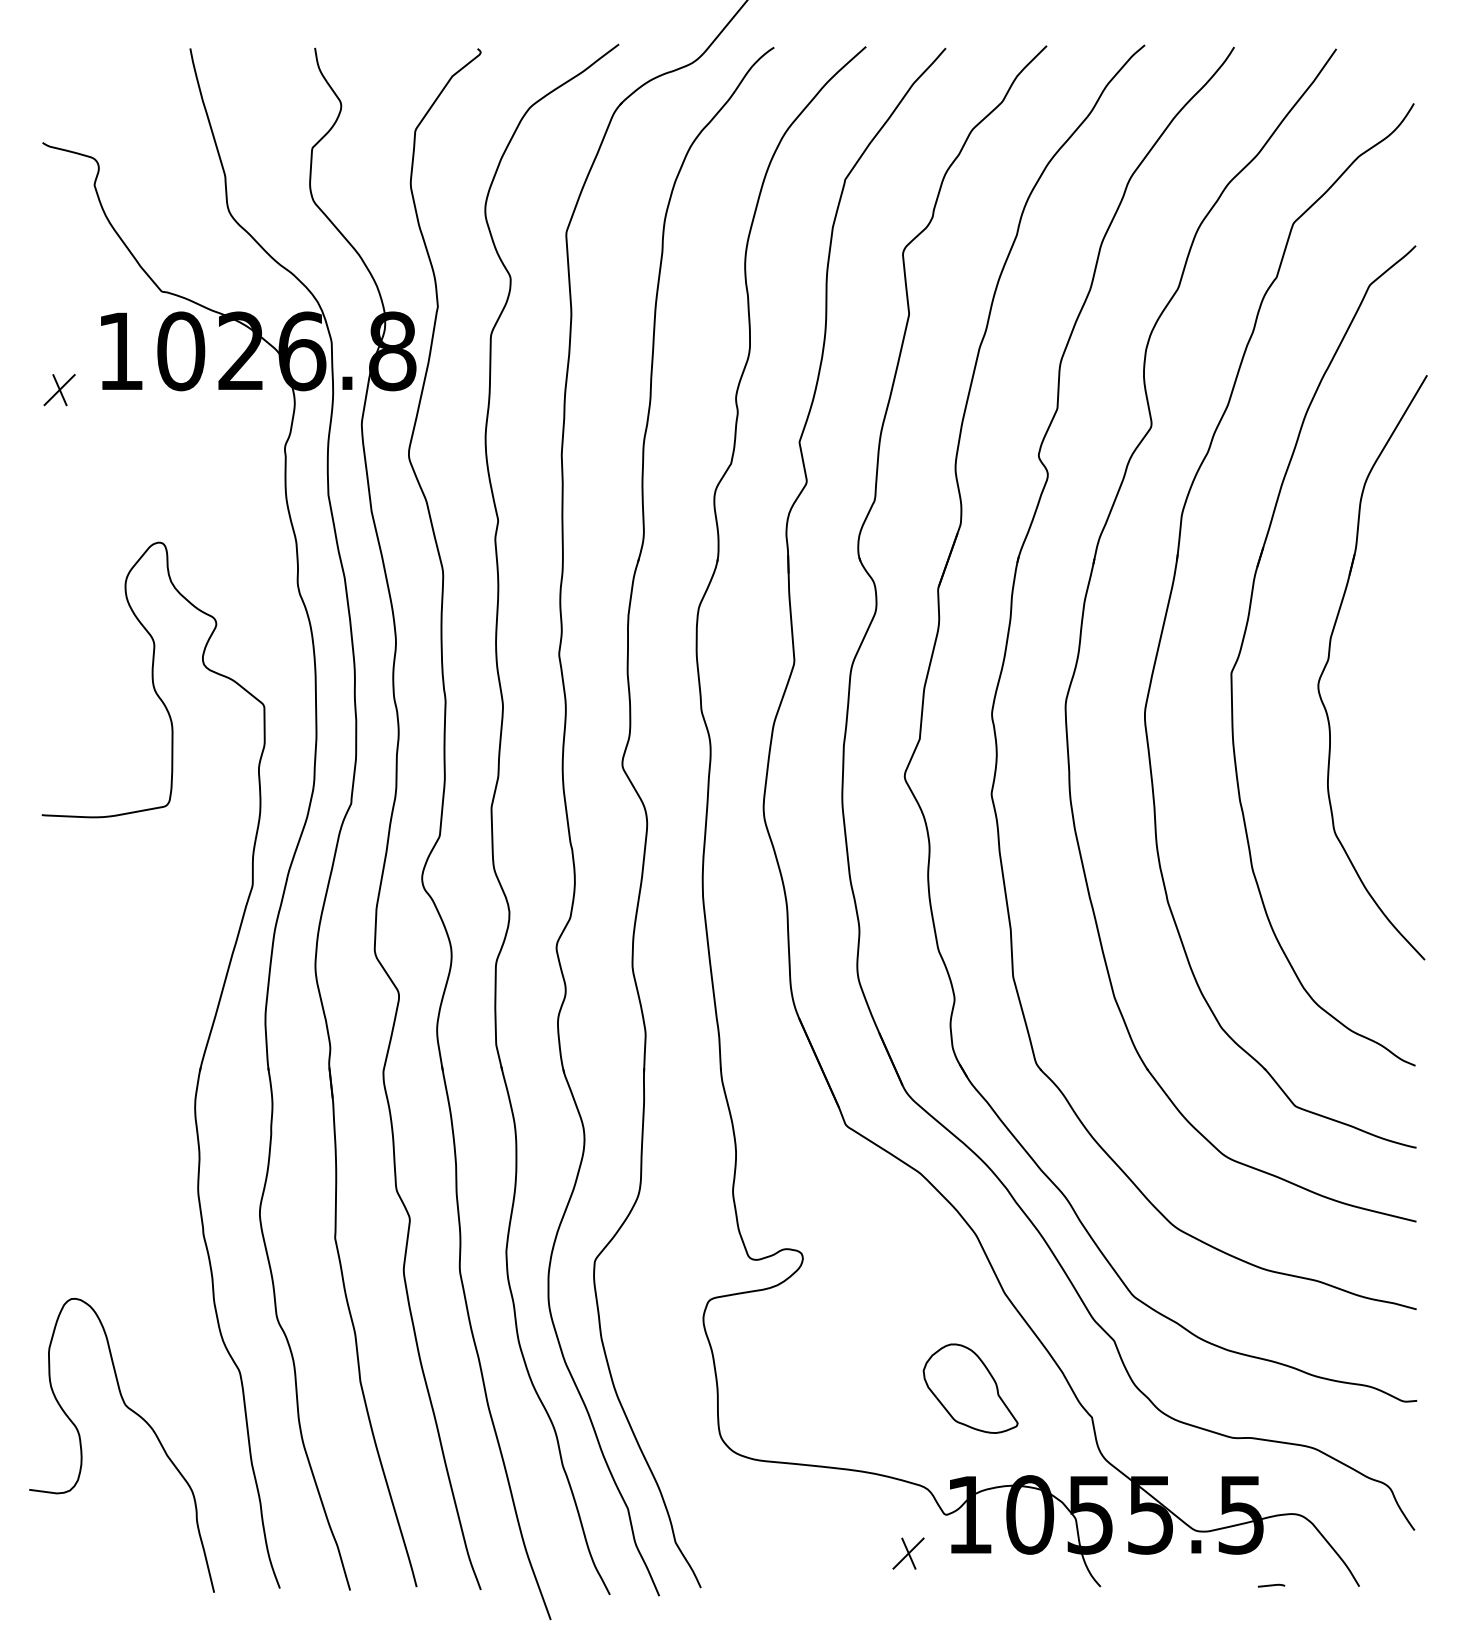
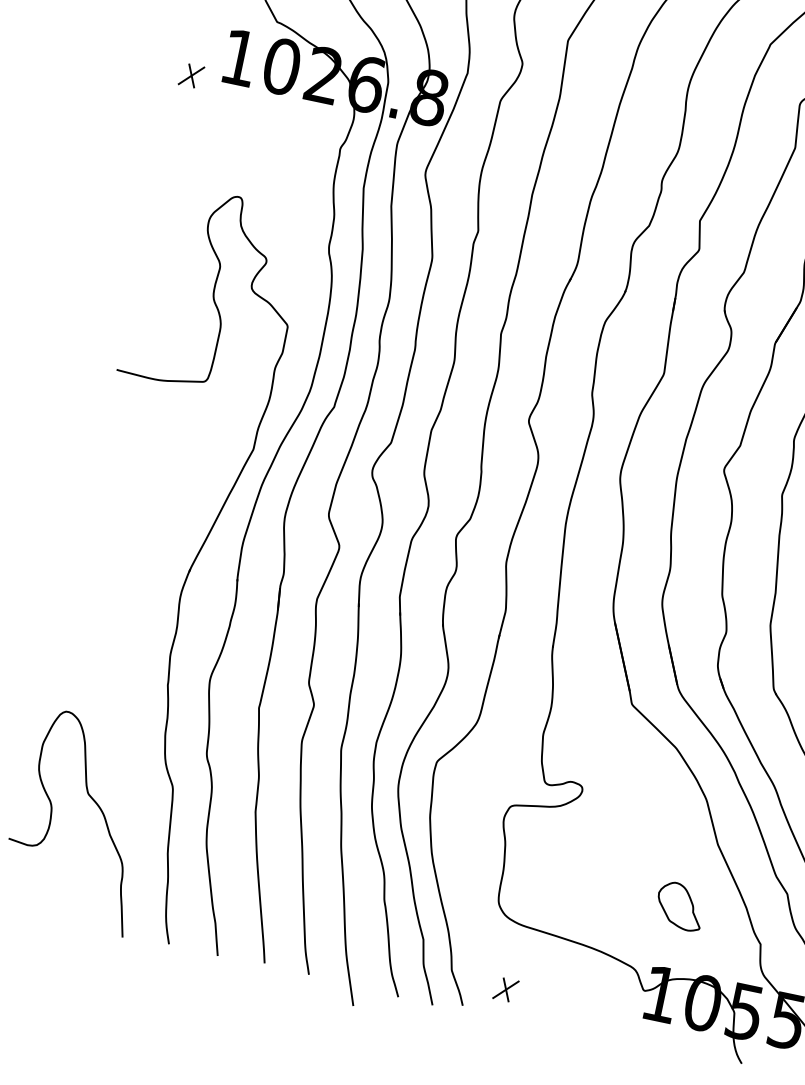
part: (970, 1388) -> (680, 906), size x0.7
part: (908, 1553) -> (505, 989), moved

